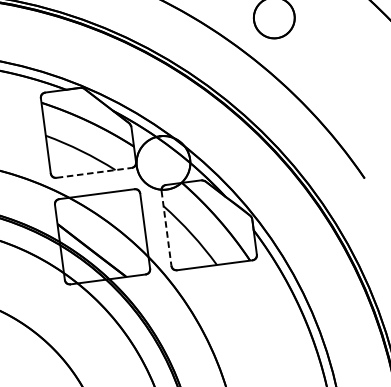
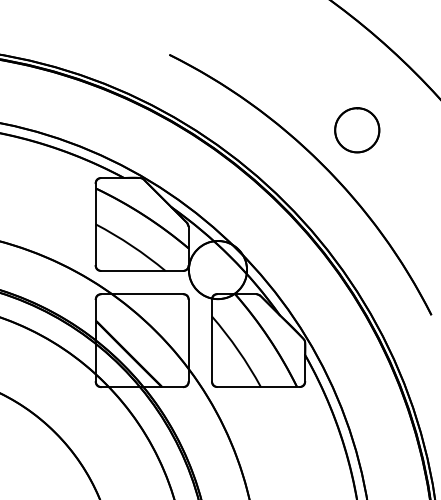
line: (94, 172) -> (142, 270), dashed -> solid
line: (166, 228) -> (211, 340), dashed -> solid

